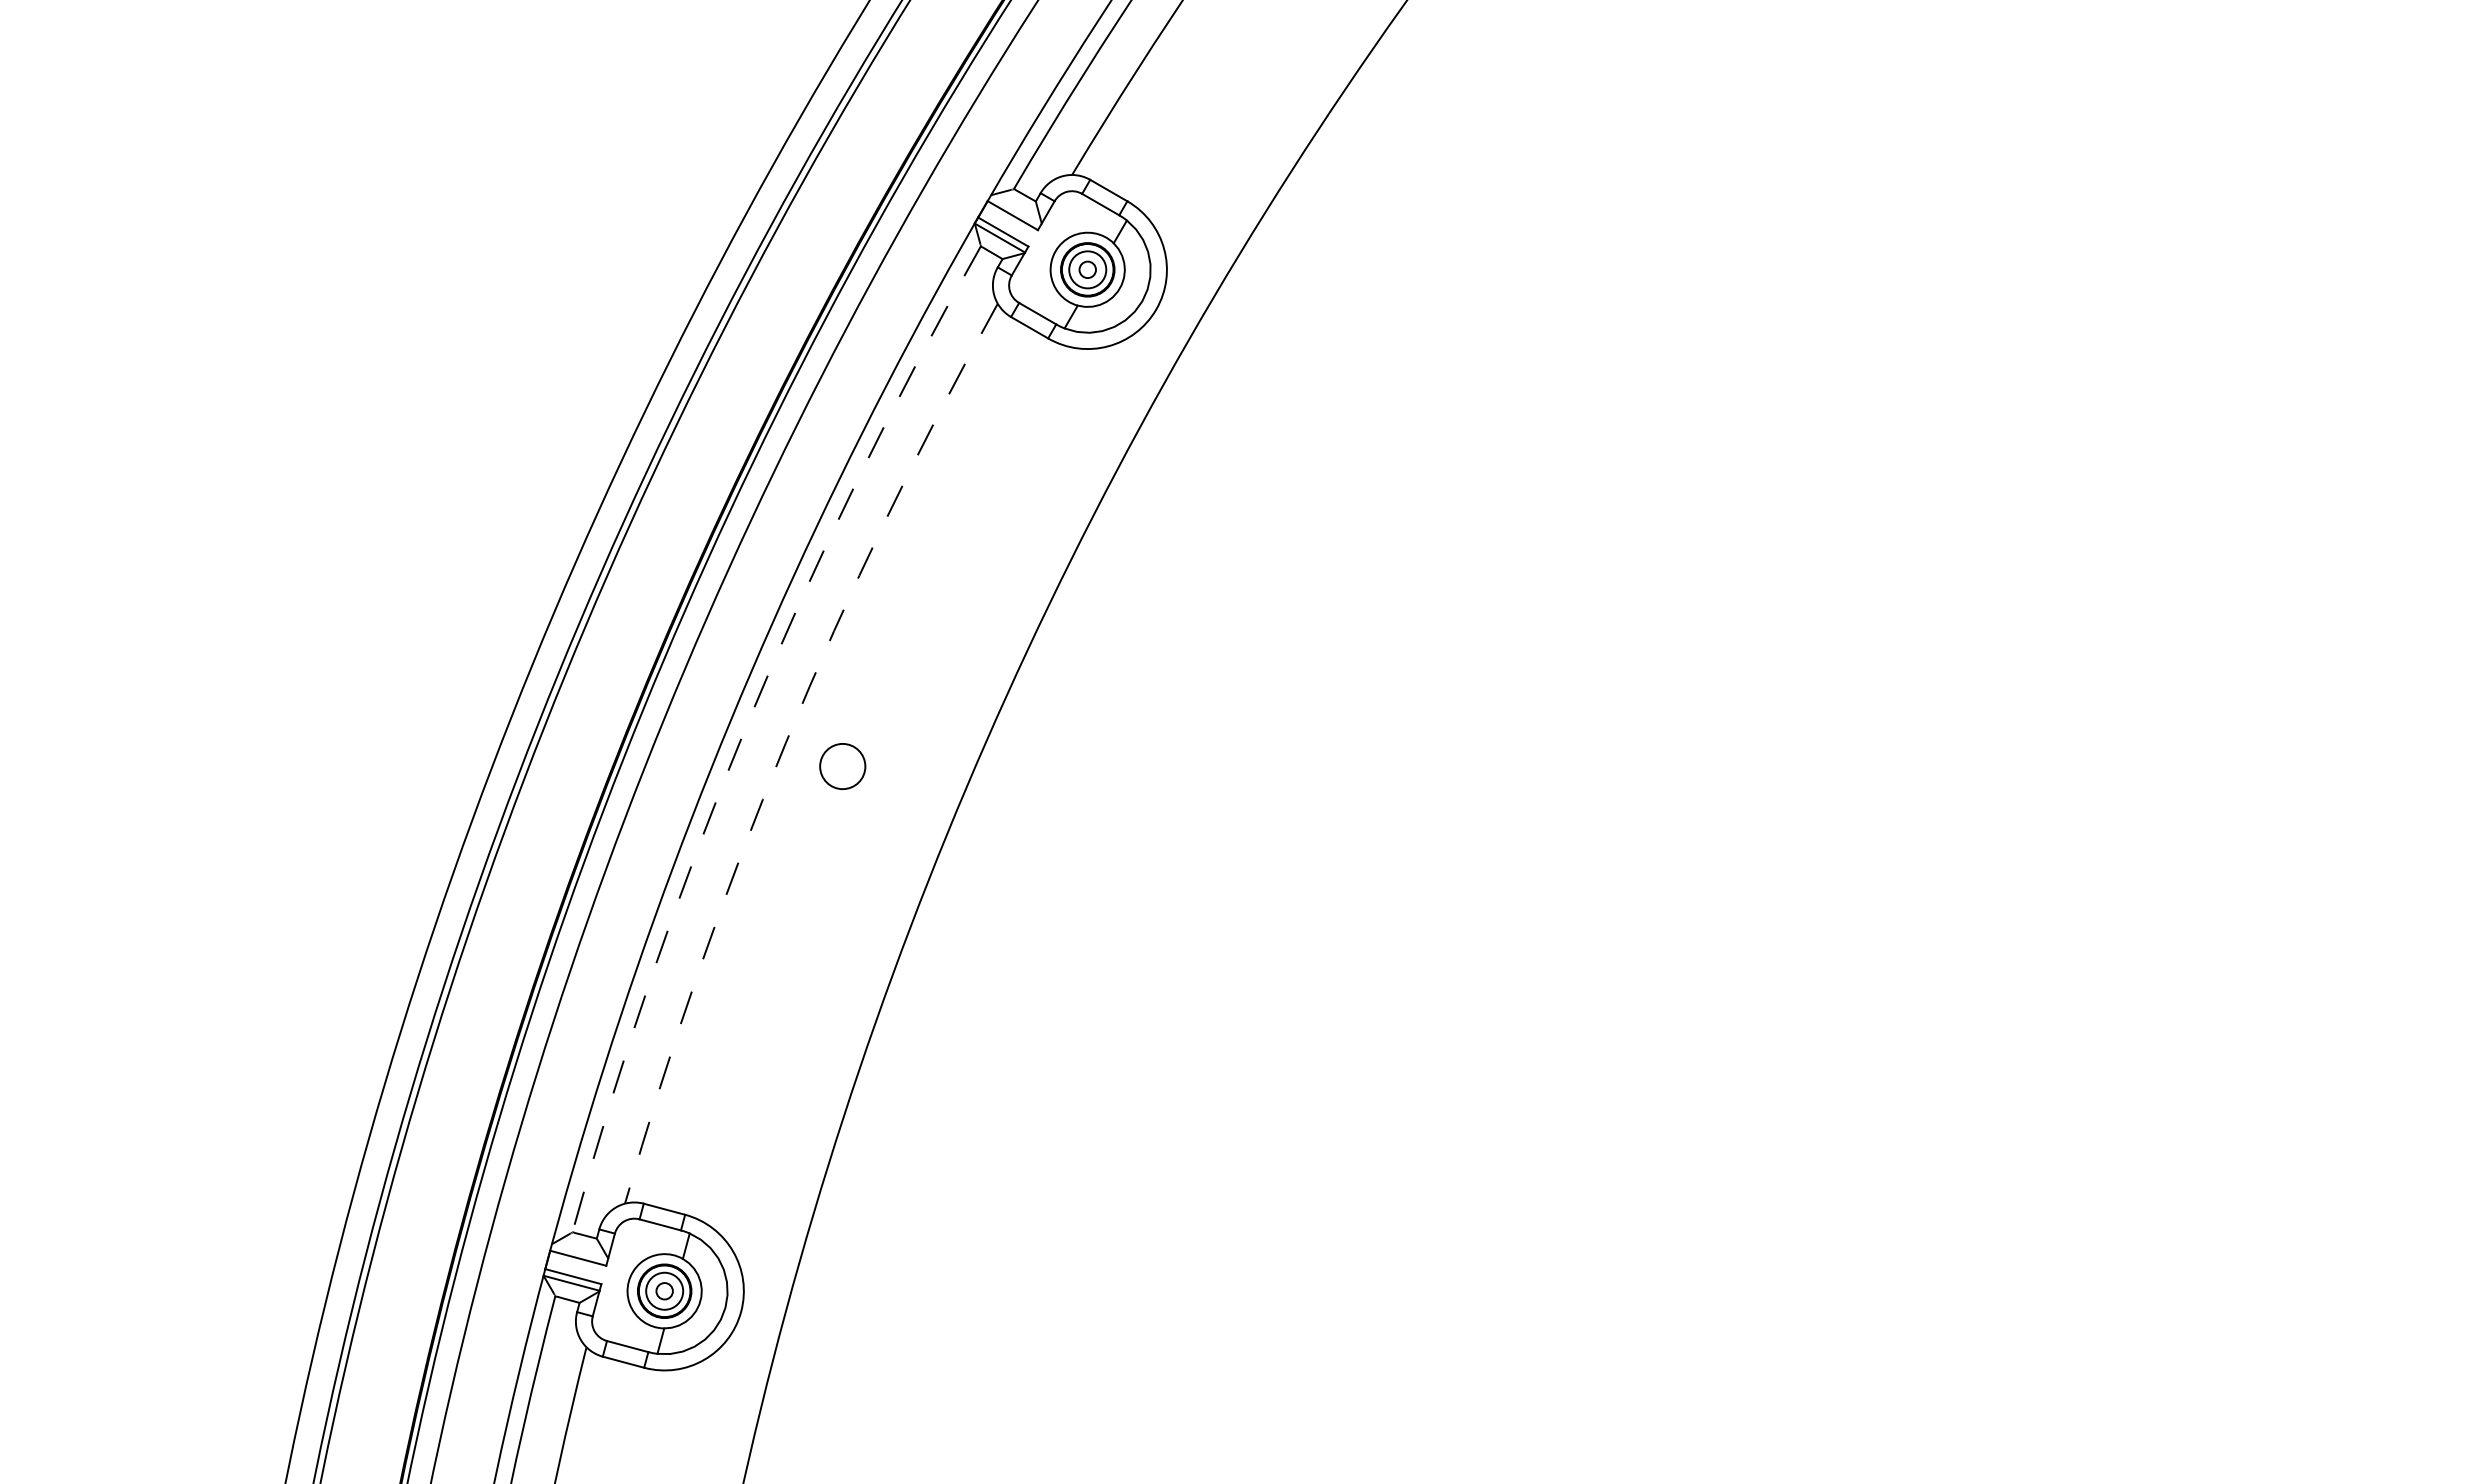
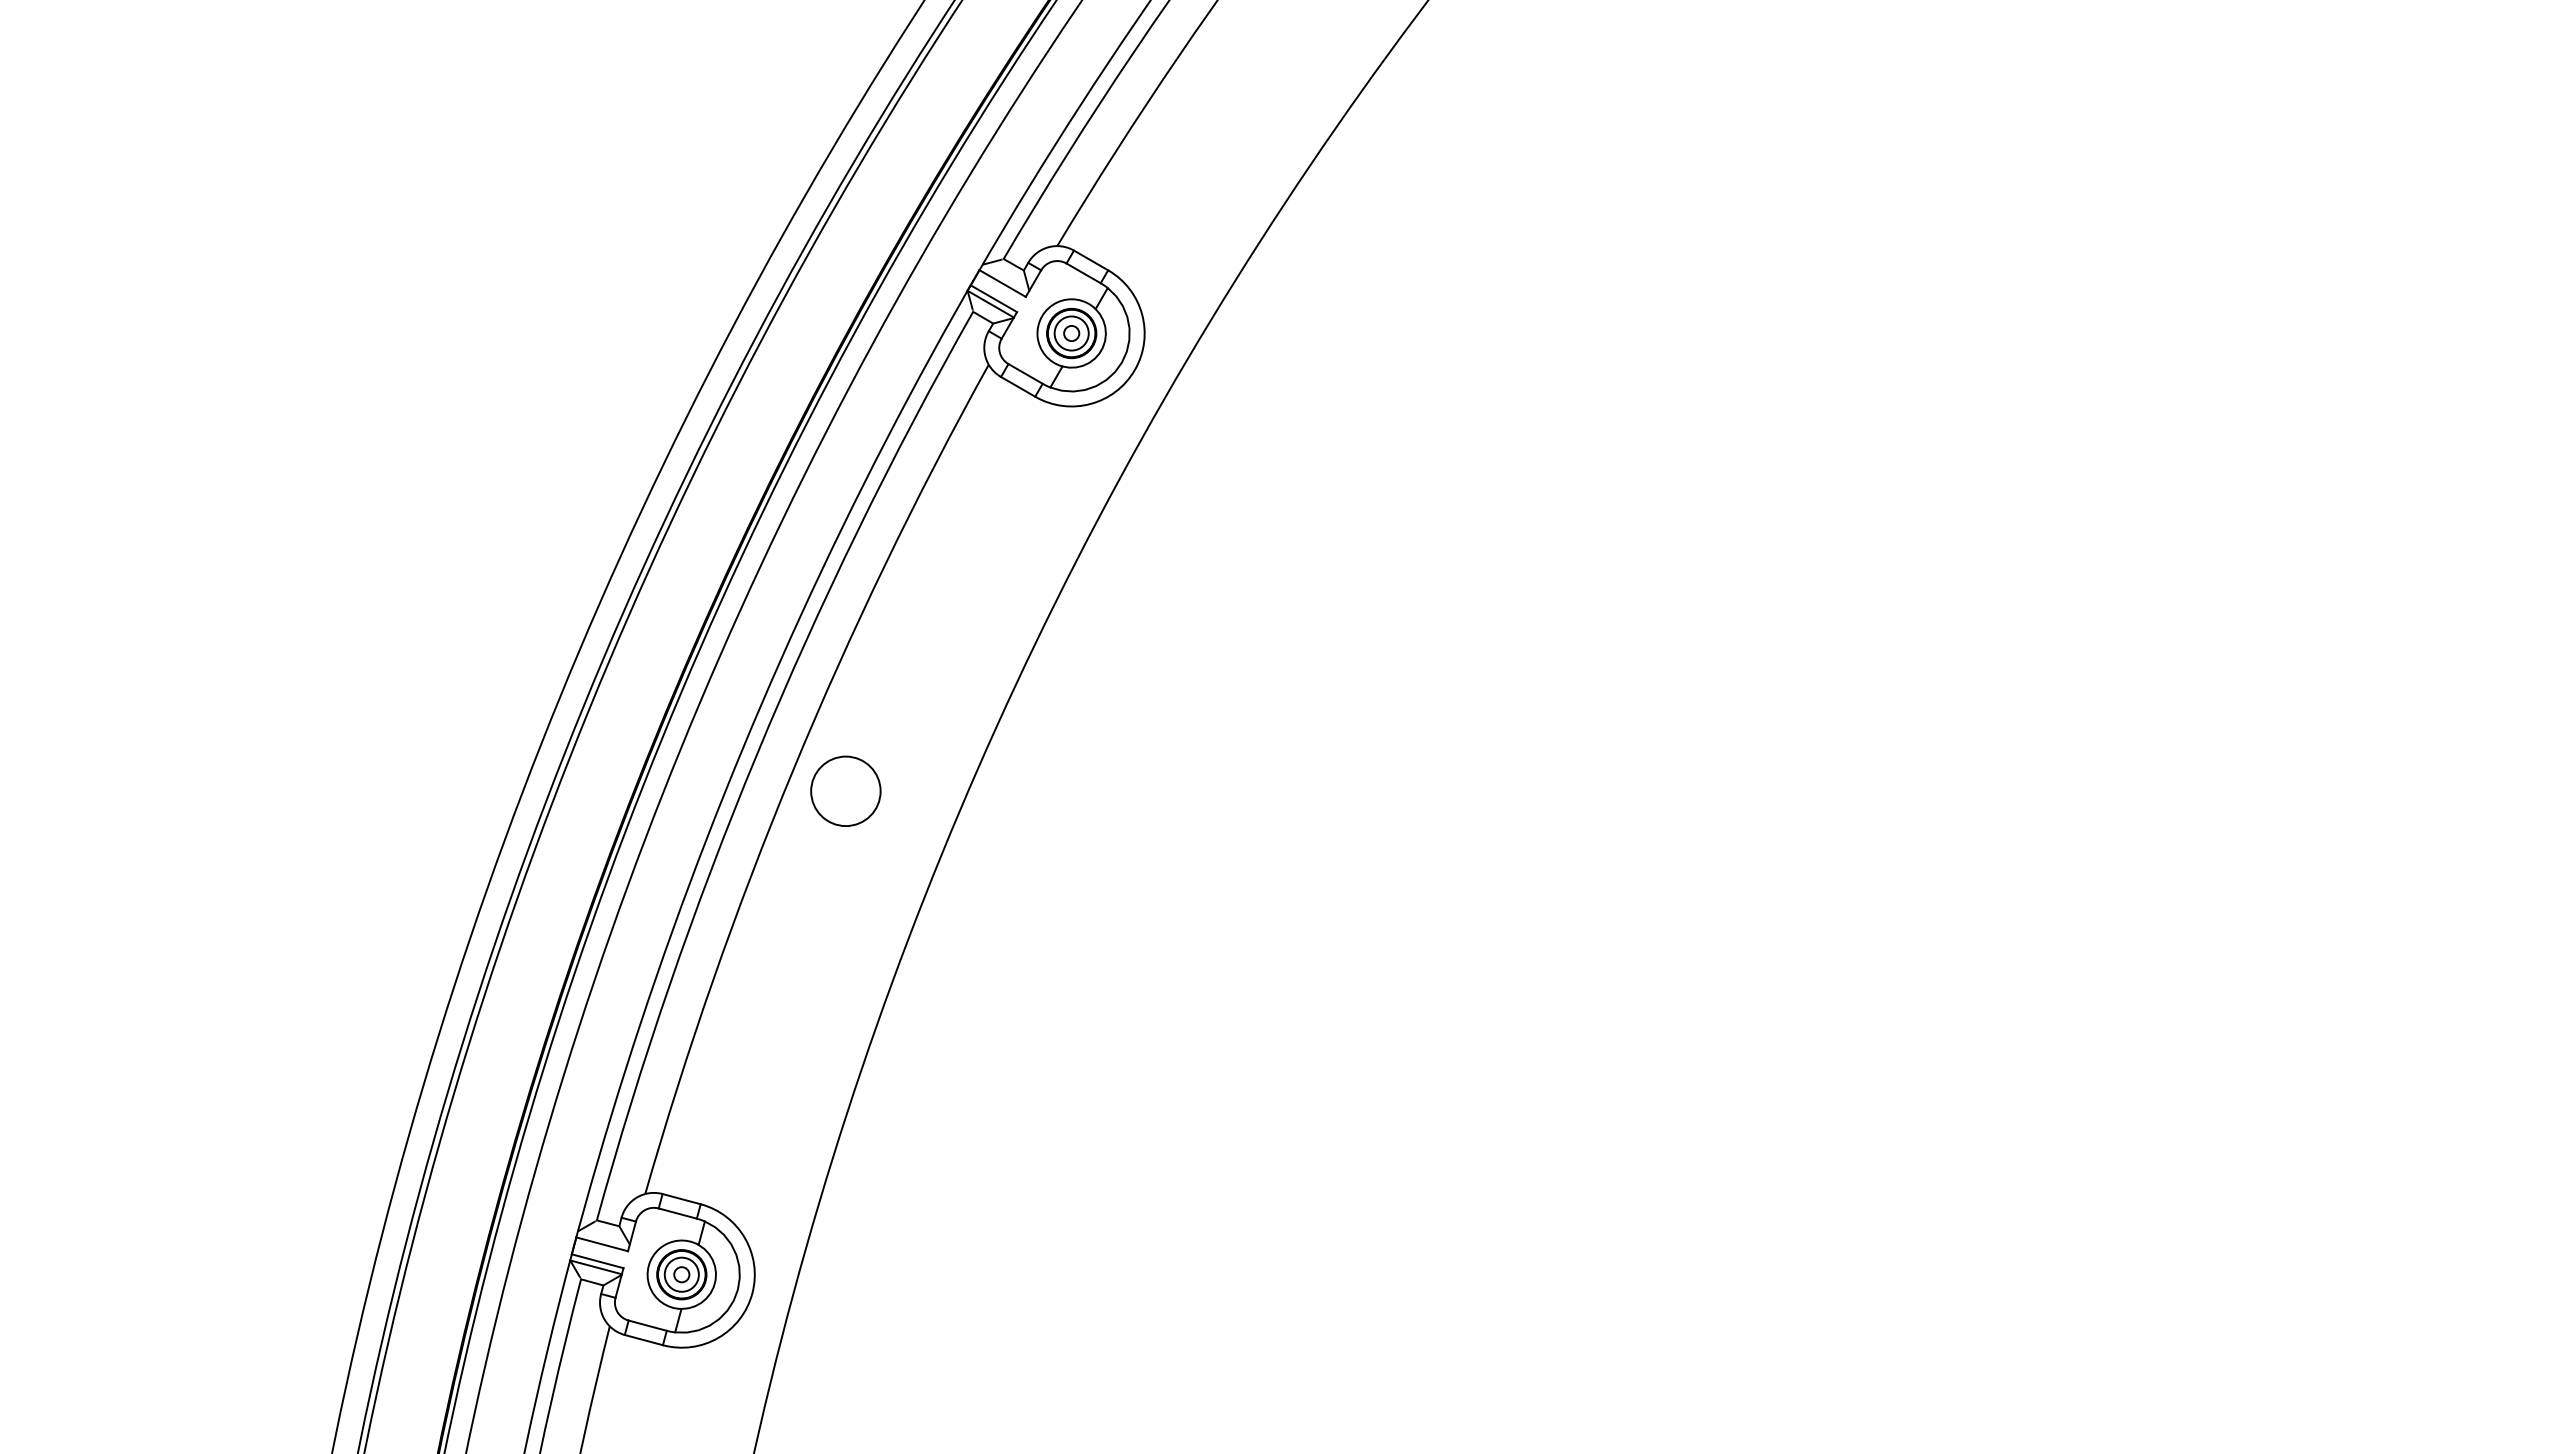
arc: (745, 726) -> (756, 754), dashed -> solid
arc: (785, 742) -> (793, 769), dashed -> solid
circle: (842, 765) -> (845, 790), size x1.67

